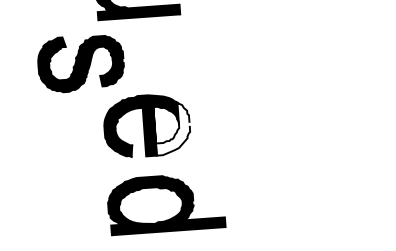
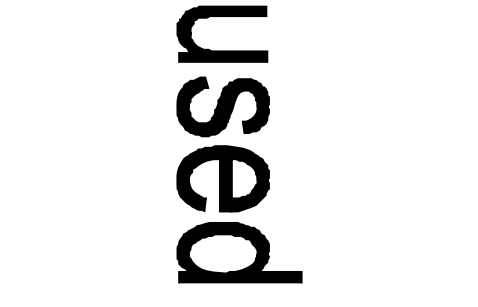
part: (80, 63) -> (222, 106), moved
fill: (171, 128) -> (249, 183), added
part: (165, 203) -> (239, 252), moved

